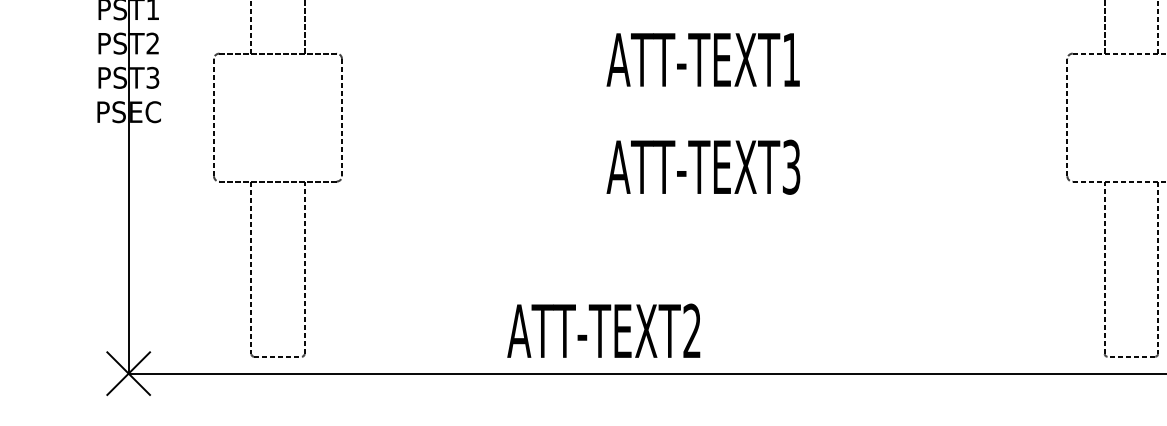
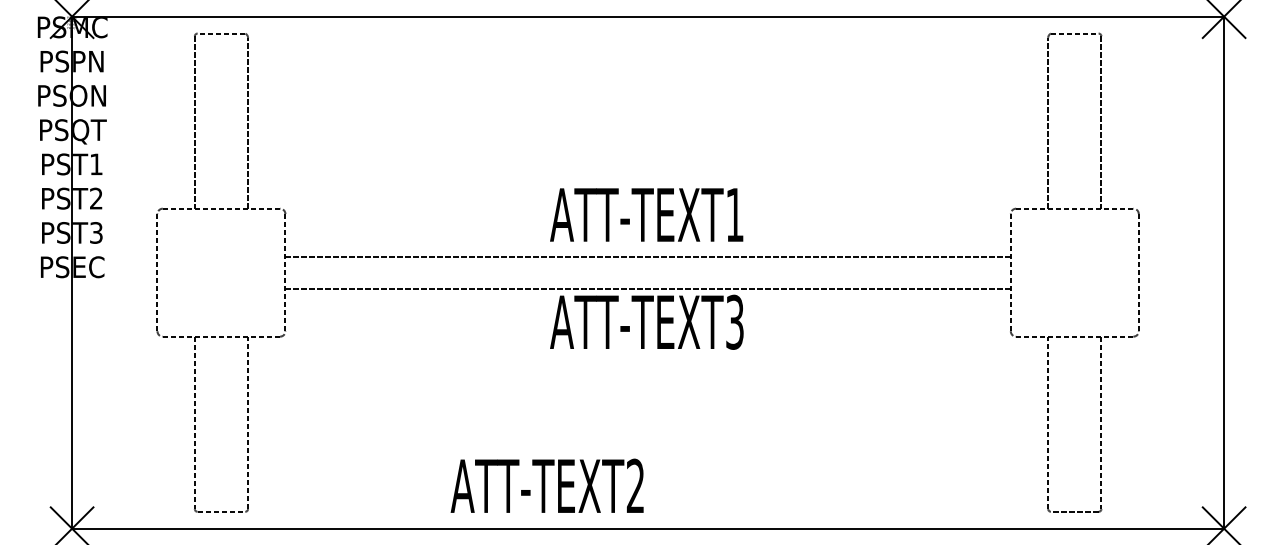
line: (704, 101) -> (647, 256), added
line: (704, 133) -> (647, 288), added

